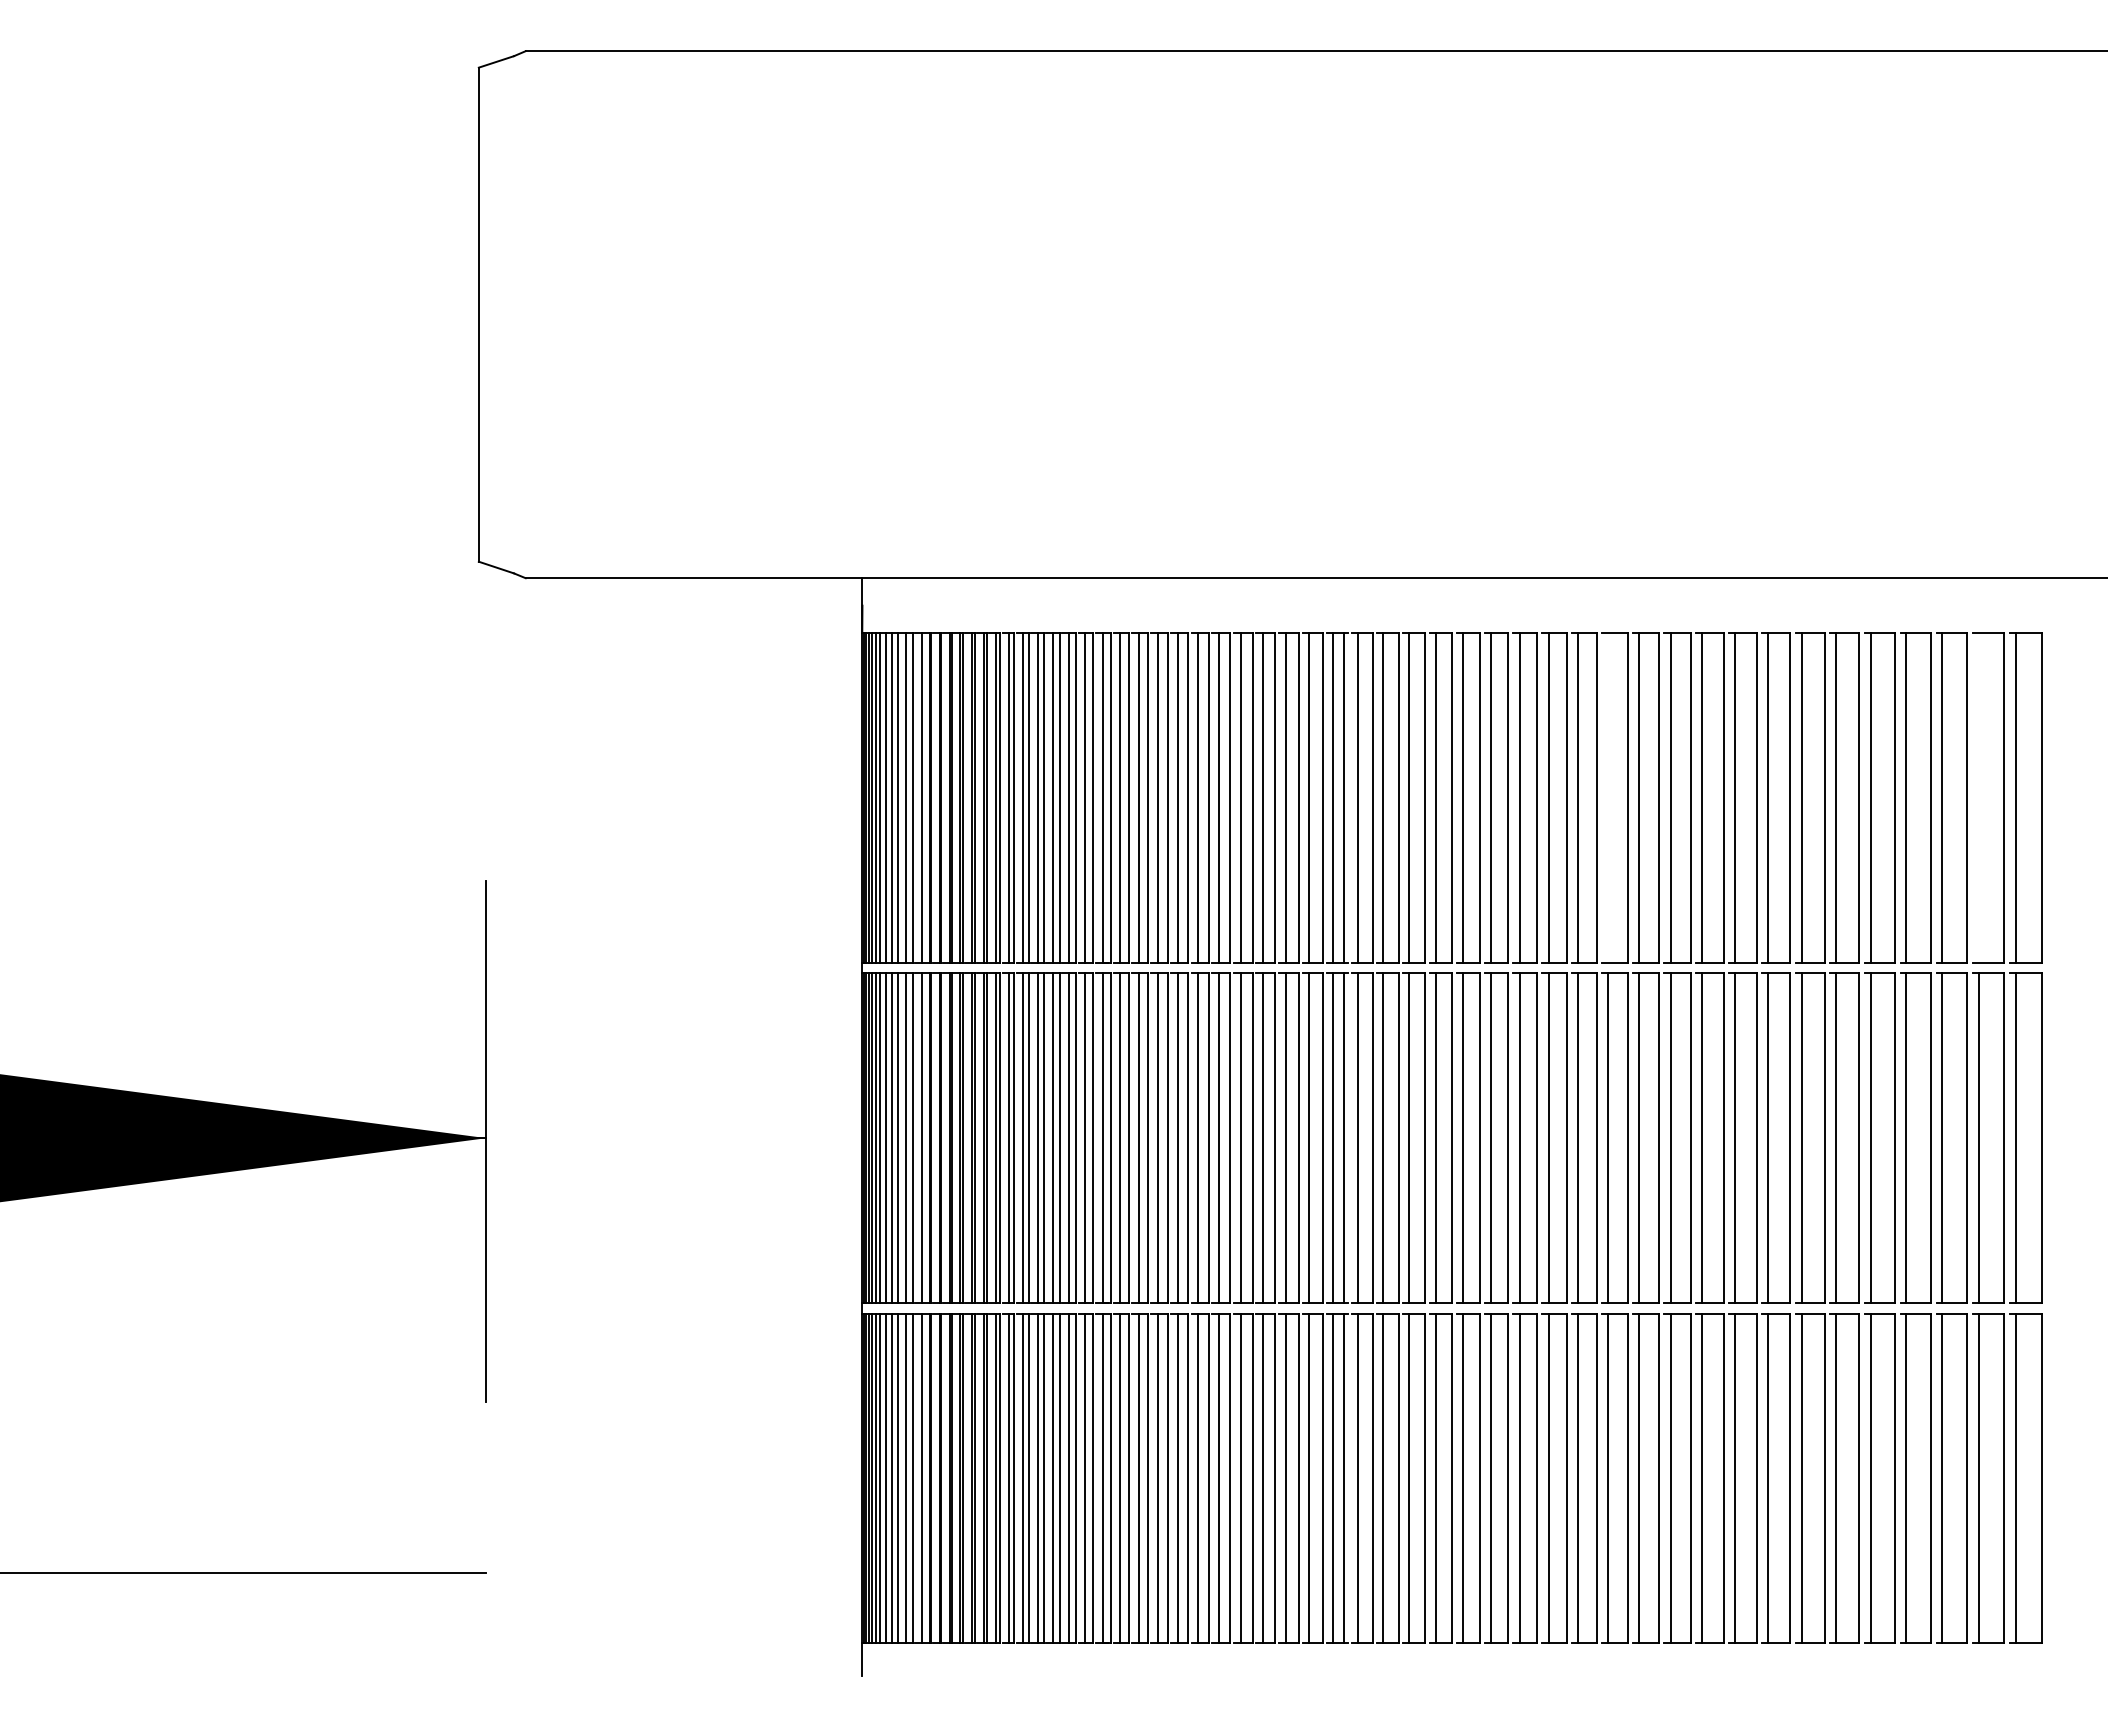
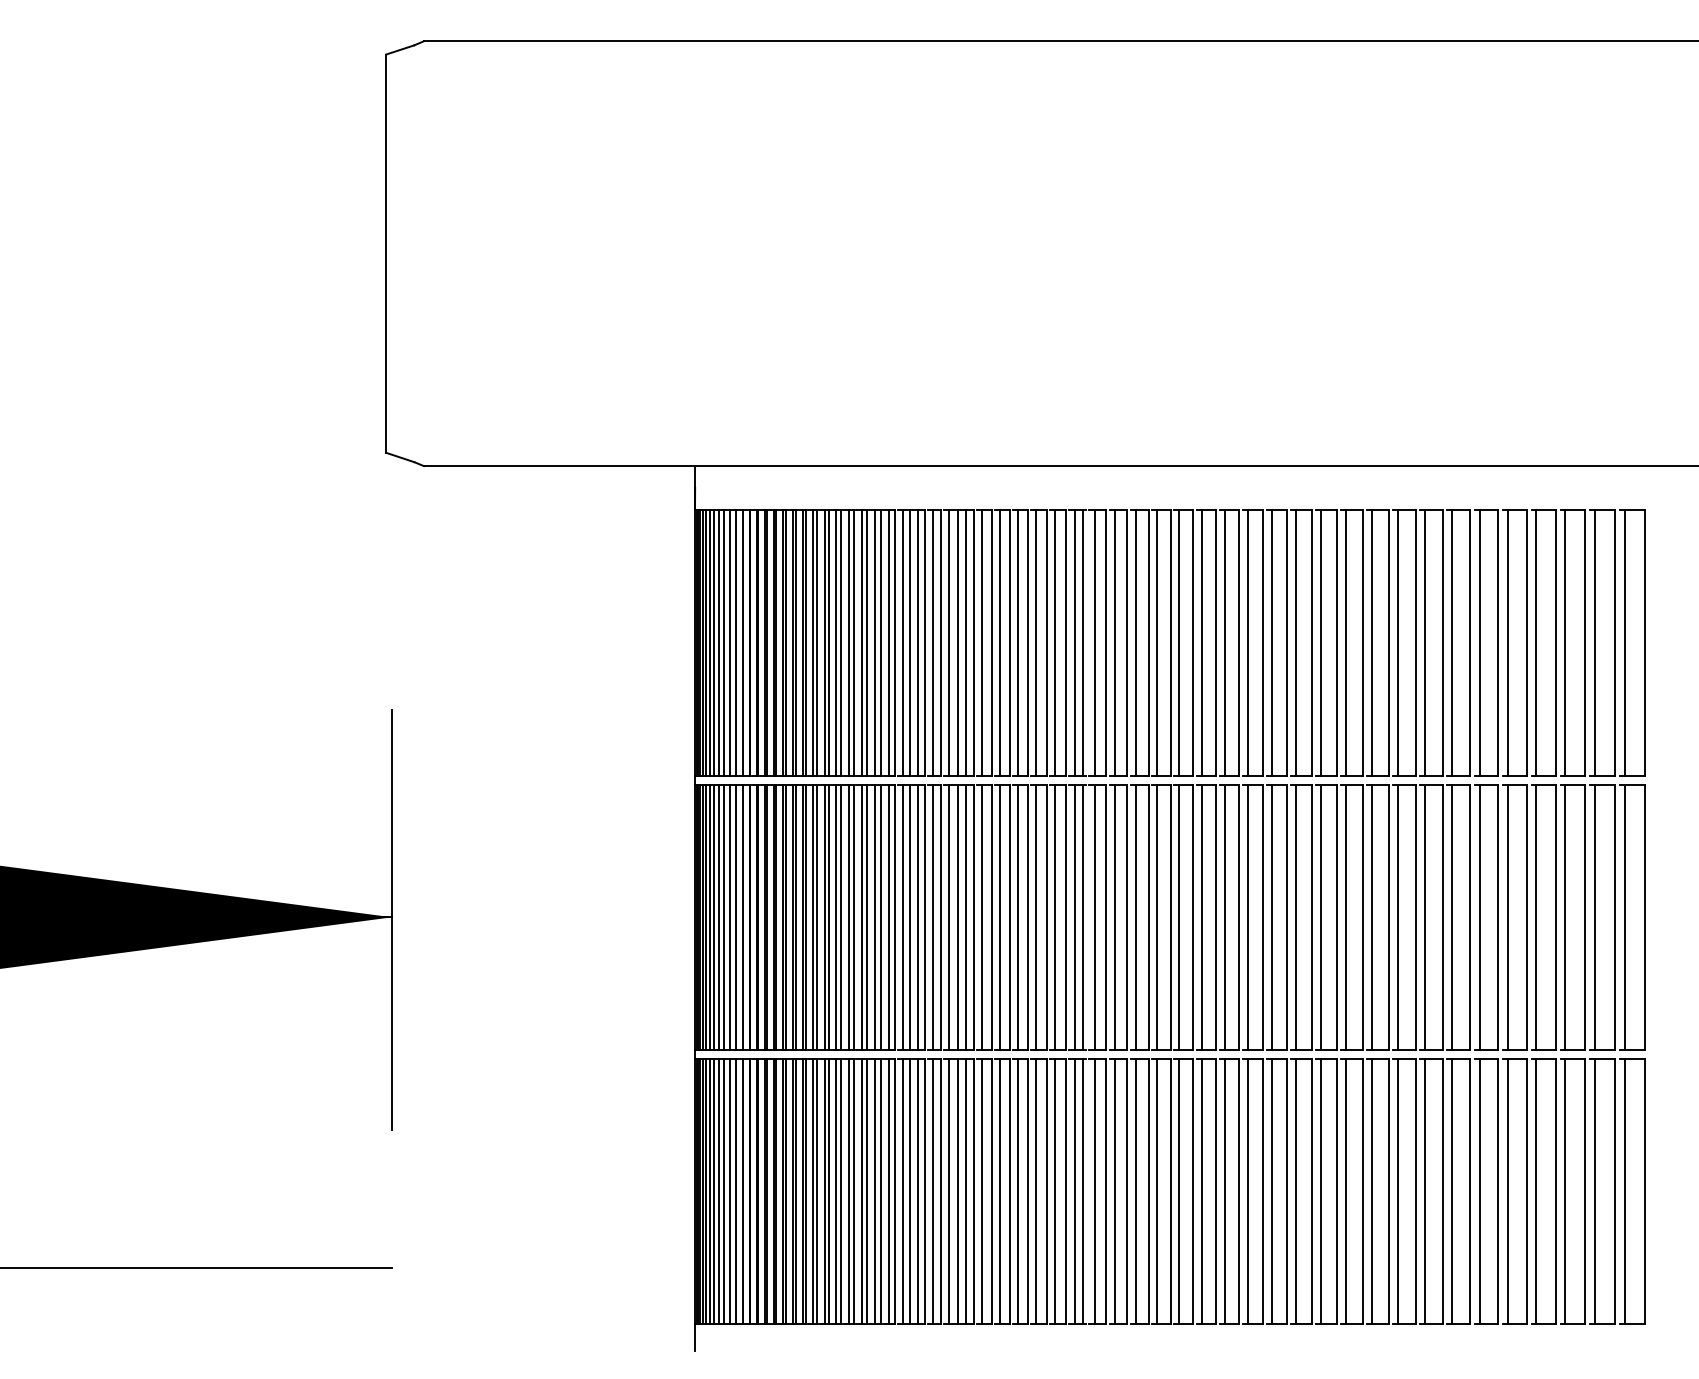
line: (1608, 797) -> (1296, 642), added
line: (1978, 797) -> (1594, 642), added

